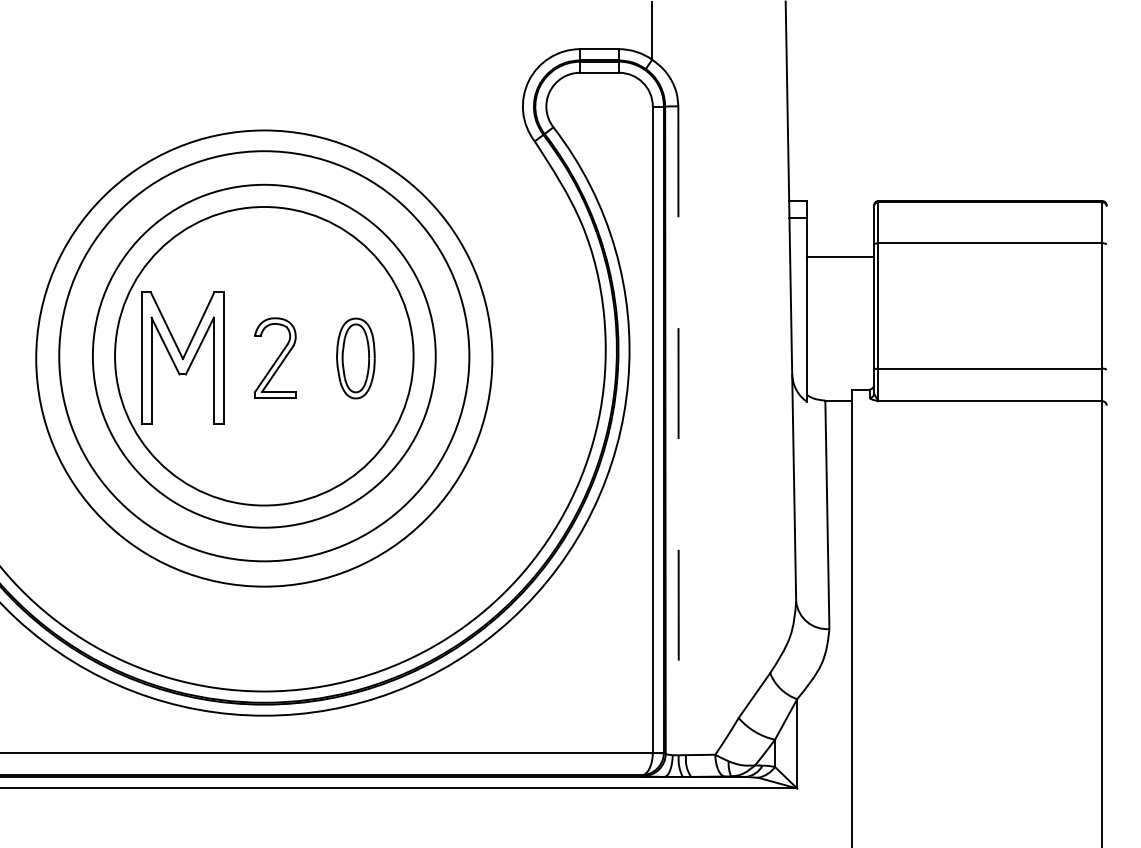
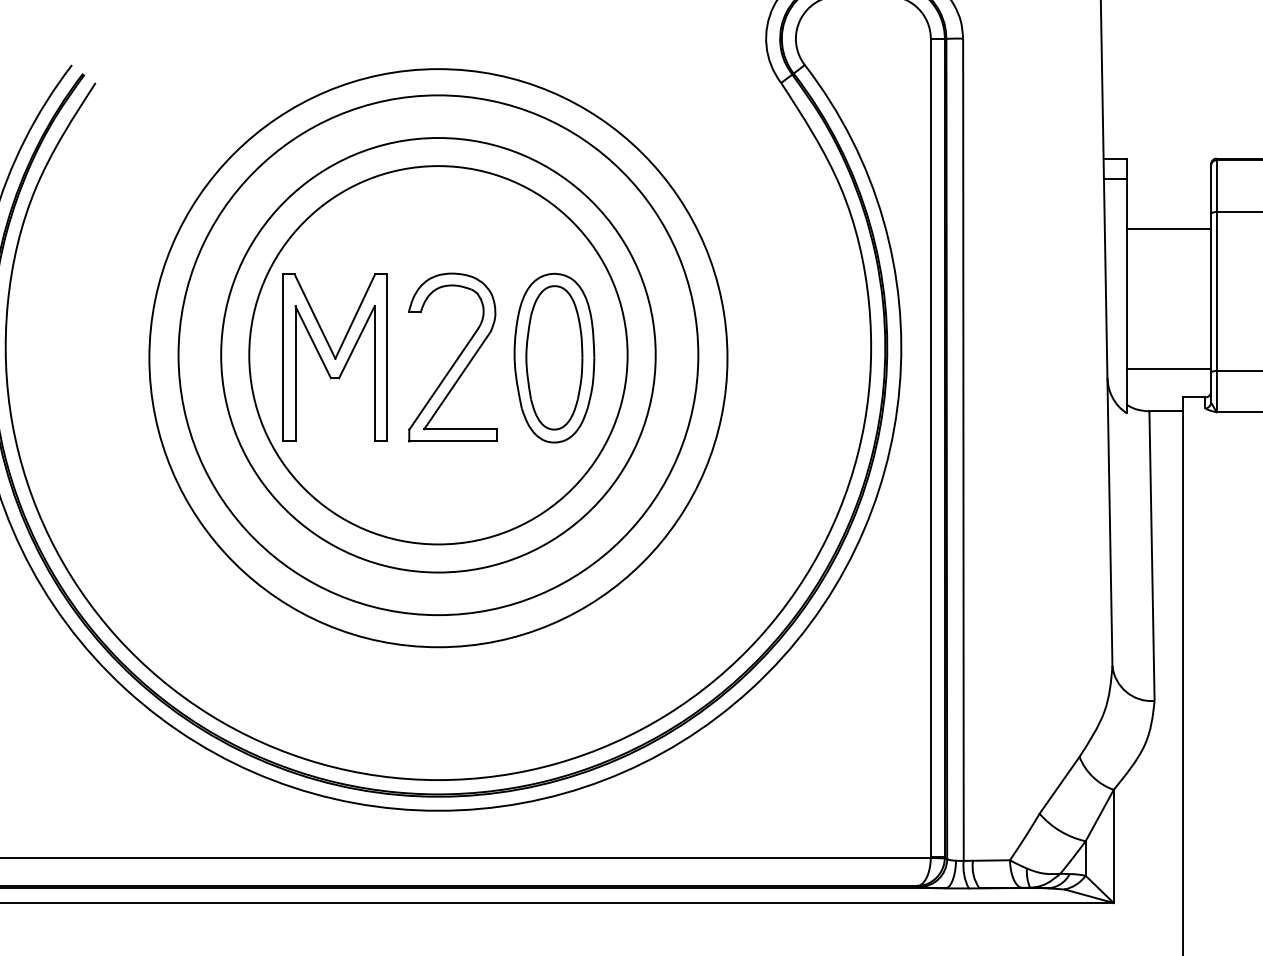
part: (275, 357) -> (452, 356), size x1.67
part: (355, 358) -> (554, 358), size x1.67
line: (840, 367) -> (1168, 369), added
line: (678, 431) -> (963, 450), dashed -> solid

